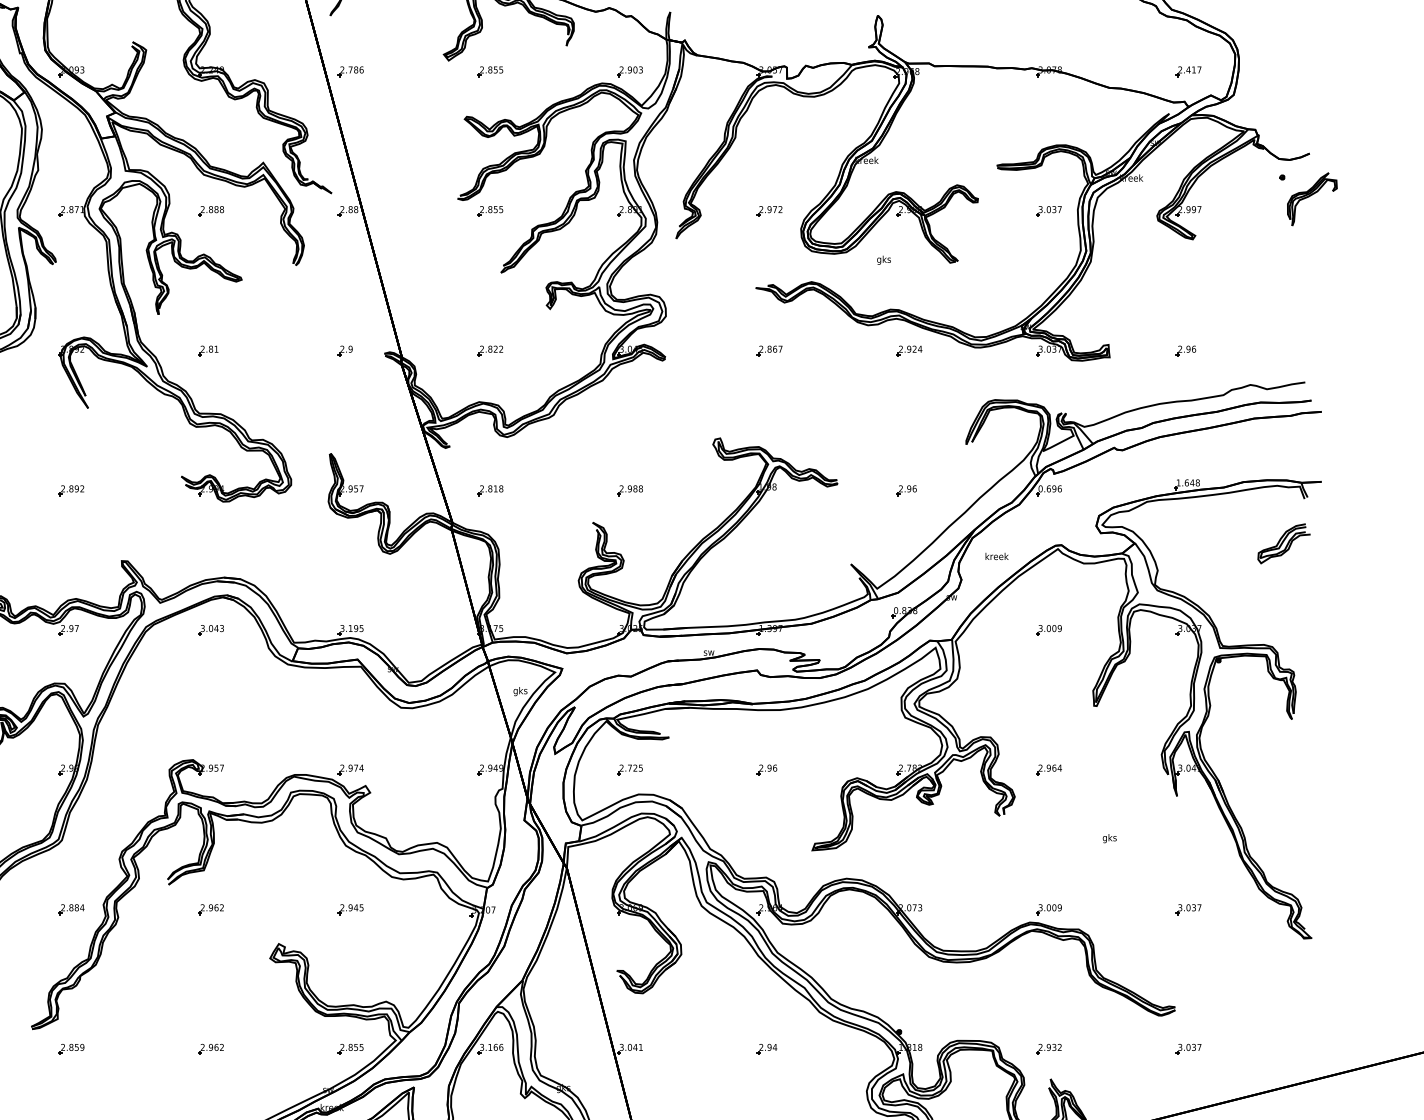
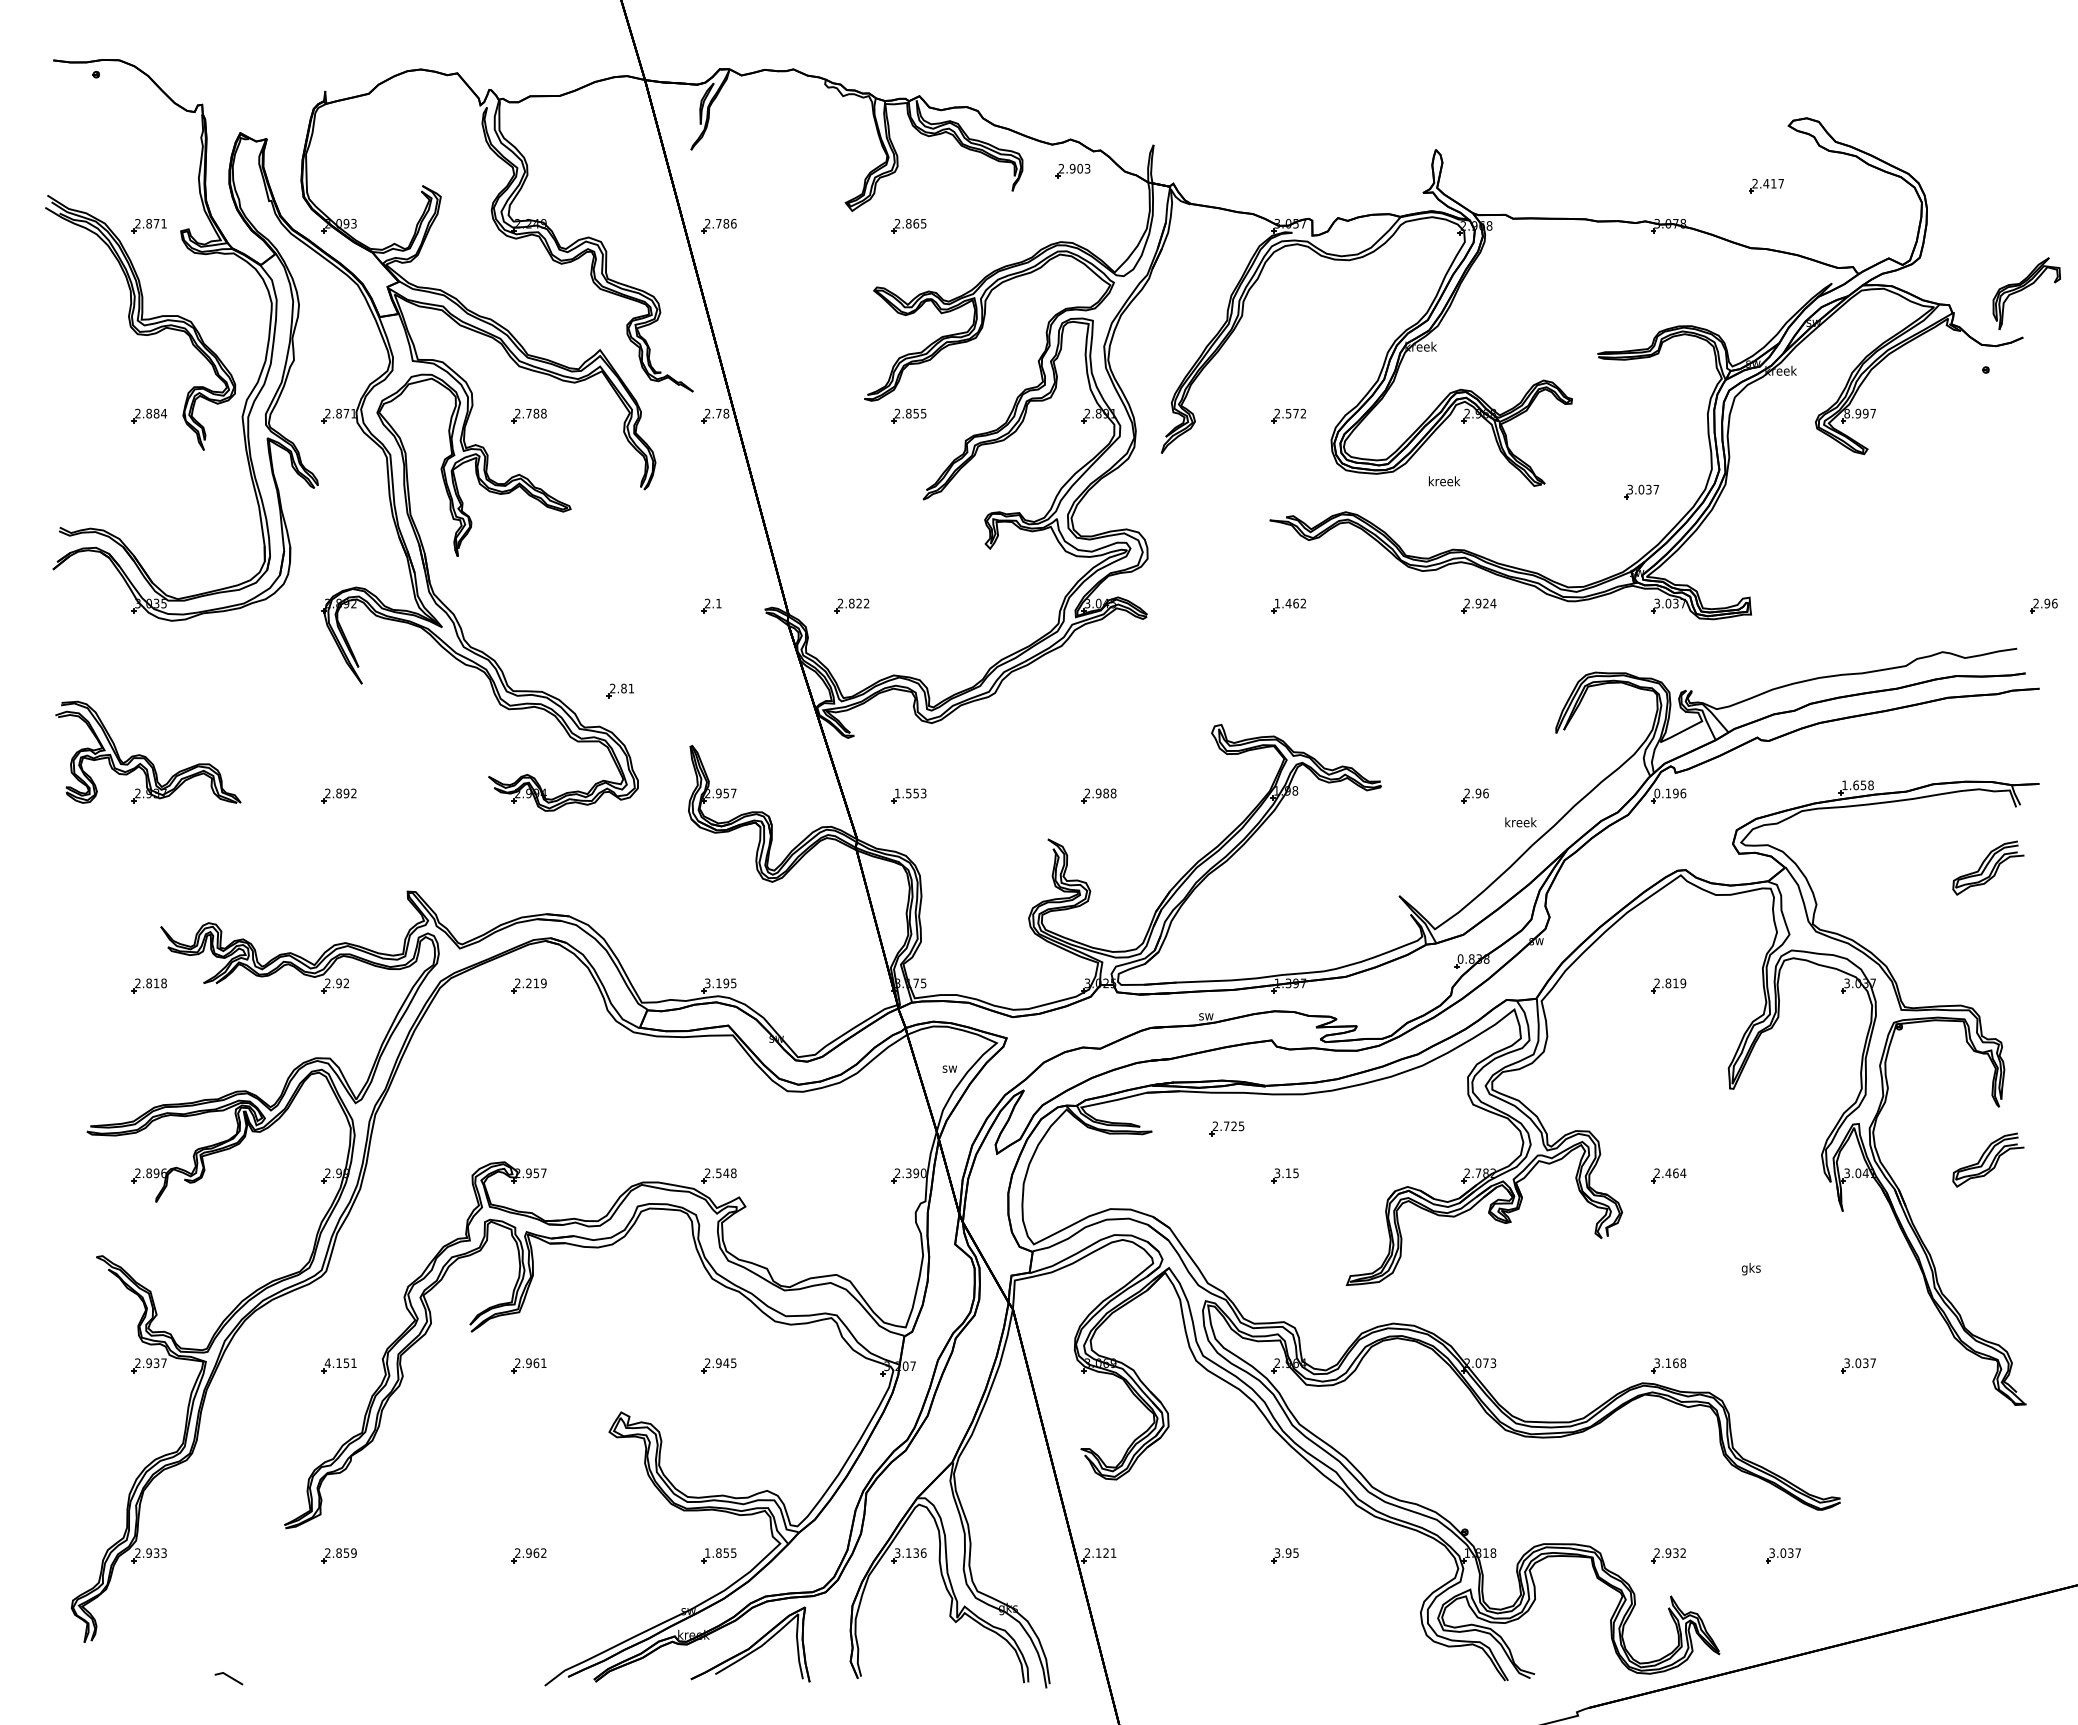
text: (495, 69) -> (916, 223), 2.855 -> 2.865
part: (629, 71) -> (1072, 171), moved
part: (1188, 71) -> (1766, 186), moved
part: (1312, 199) -> (2026, 293), moved
text: (210, 209) -> (528, 413), 2.888 -> 2.788
text: (350, 209) -> (718, 413), 2.88 -> 2.78
text: (769, 209) -> (1288, 413), 2.972 -> 2.572
text: (1179, 209) -> (1846, 413), 2.997 -> 8.997
part: (1048, 210) -> (1641, 491), moved
text: (884, 260) -> (1444, 482), gks -> kreek
text: (350, 349) -> (718, 603), 2.9 -> 2.1
text: (770, 349) -> (1290, 603), 2.867 -> 1.462
part: (207, 350) -> (619, 690), moved
part: (490, 350) -> (851, 605), moved
part: (1185, 350) -> (2043, 605), moved
text: (1192, 483) -> (1863, 785), 1.648 -> 1.658
text: (491, 488) -> (910, 793), 2.818 -> 1.553
text: (1048, 488) -> (1668, 793), 0.696 -> 0.196
text: (996, 556) -> (1520, 822), moved
text: (76, 628) -> (346, 983), 2.97 -> 2.92
text: (212, 628) -> (530, 983), 3.043 -> 2.219
text: (1047, 628) -> (1666, 983), 3.009 -> 2.819
text: (520, 691) -> (949, 1069), gks -> sw
part: (1284, 758) -> (1988, 1159), added
text: (356, 768) -> (726, 1173), 2.974 -> 2.548
text: (495, 768) -> (915, 1173), 2.949 -> 2.390
text: (768, 768) -> (1286, 1173), 2.96 -> 3.15
text: (1048, 768) -> (1668, 1173), 2.964 -> 2.464
part: (629, 769) -> (1226, 1128), moved
text: (221, 907) -> (543, 1362), 2.962 -> 2.961
text: (72, 908) -> (340, 1363), 2.884 -> 4.151
text: (1054, 908) -> (1675, 1363), 3.009 -> 3.168
text: (342, 1046) -> (707, 1552), 2.855 -> 1.855
text: (495, 1046) -> (916, 1552), 3.166 -> 3.136
text: (628, 1046) -> (1096, 1552), 3.041 -> 2.121
text: (768, 1046) -> (1286, 1552), 2.94 -> 3.95
part: (1188, 1049) -> (1783, 1555), moved

